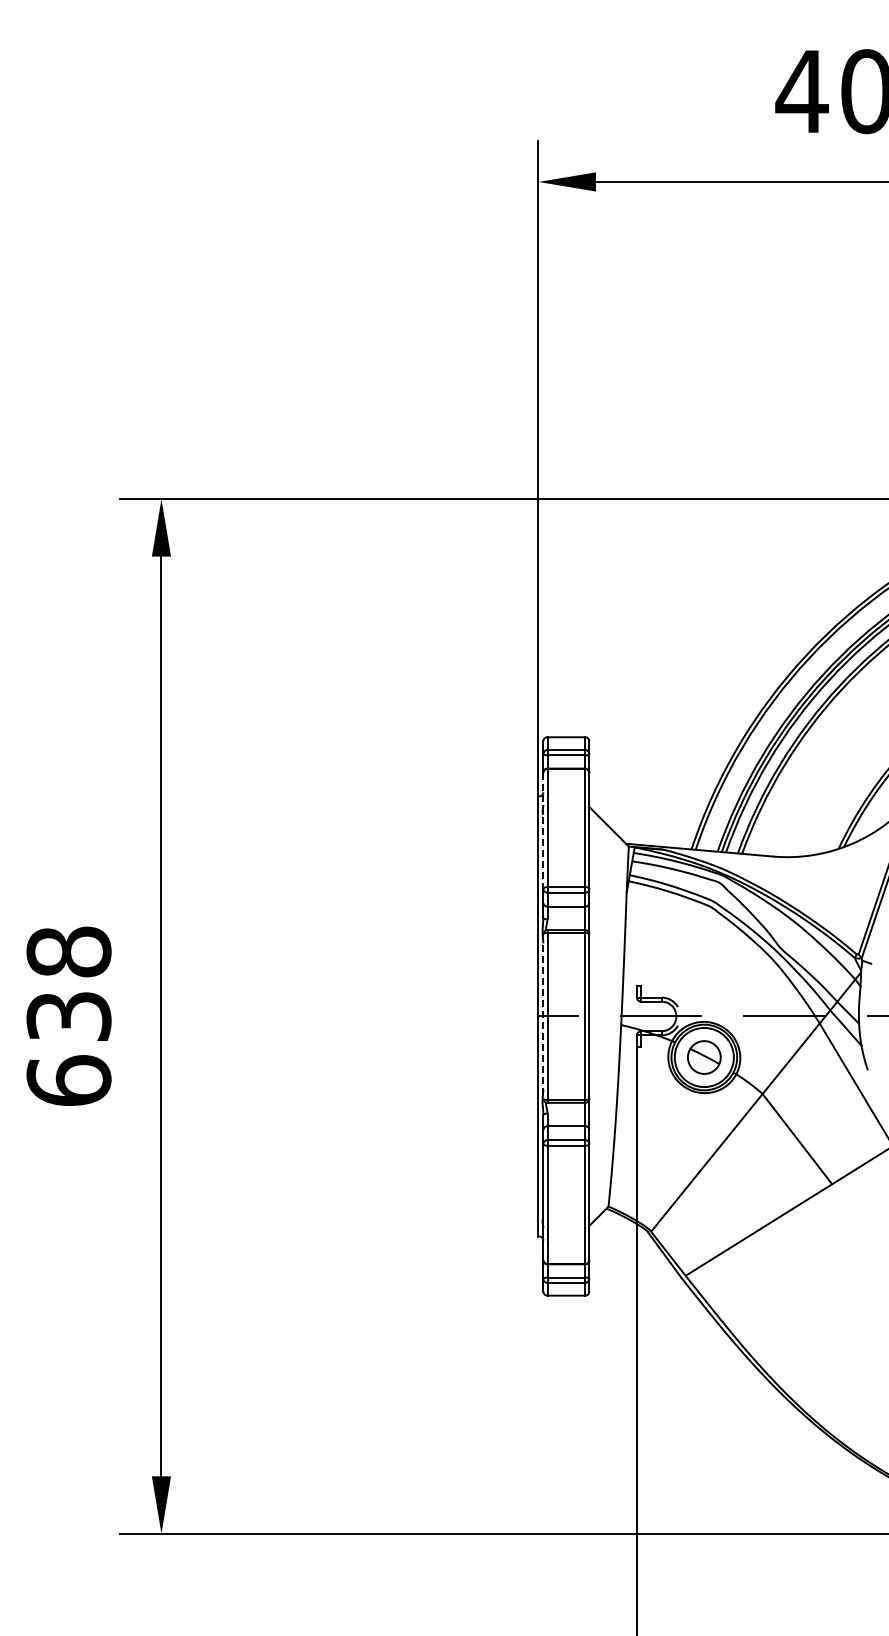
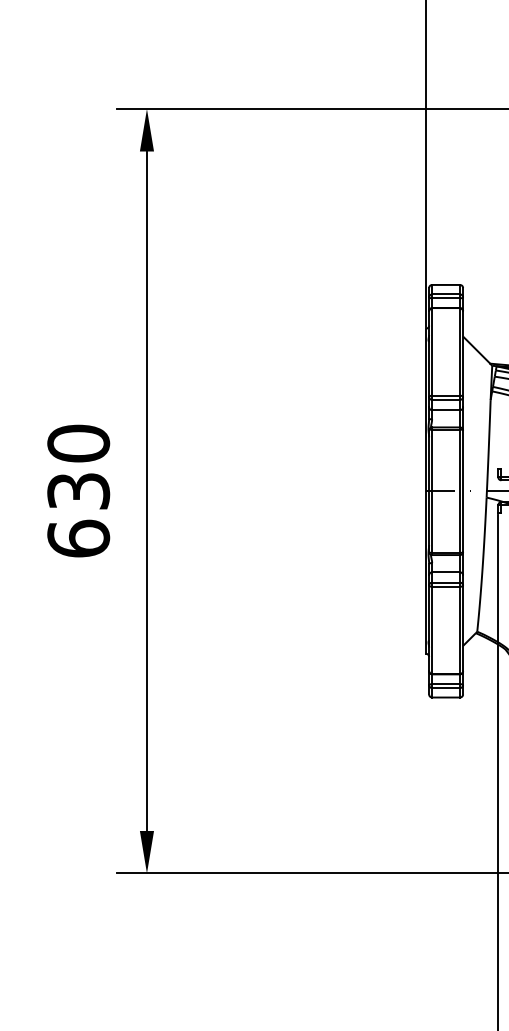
line: (543, 831) -> (429, 354), dashed -> solid
text: (68, 951) -> (78, 443), 638 -> 630
line: (543, 1016) -> (429, 491), dashed -> solid

